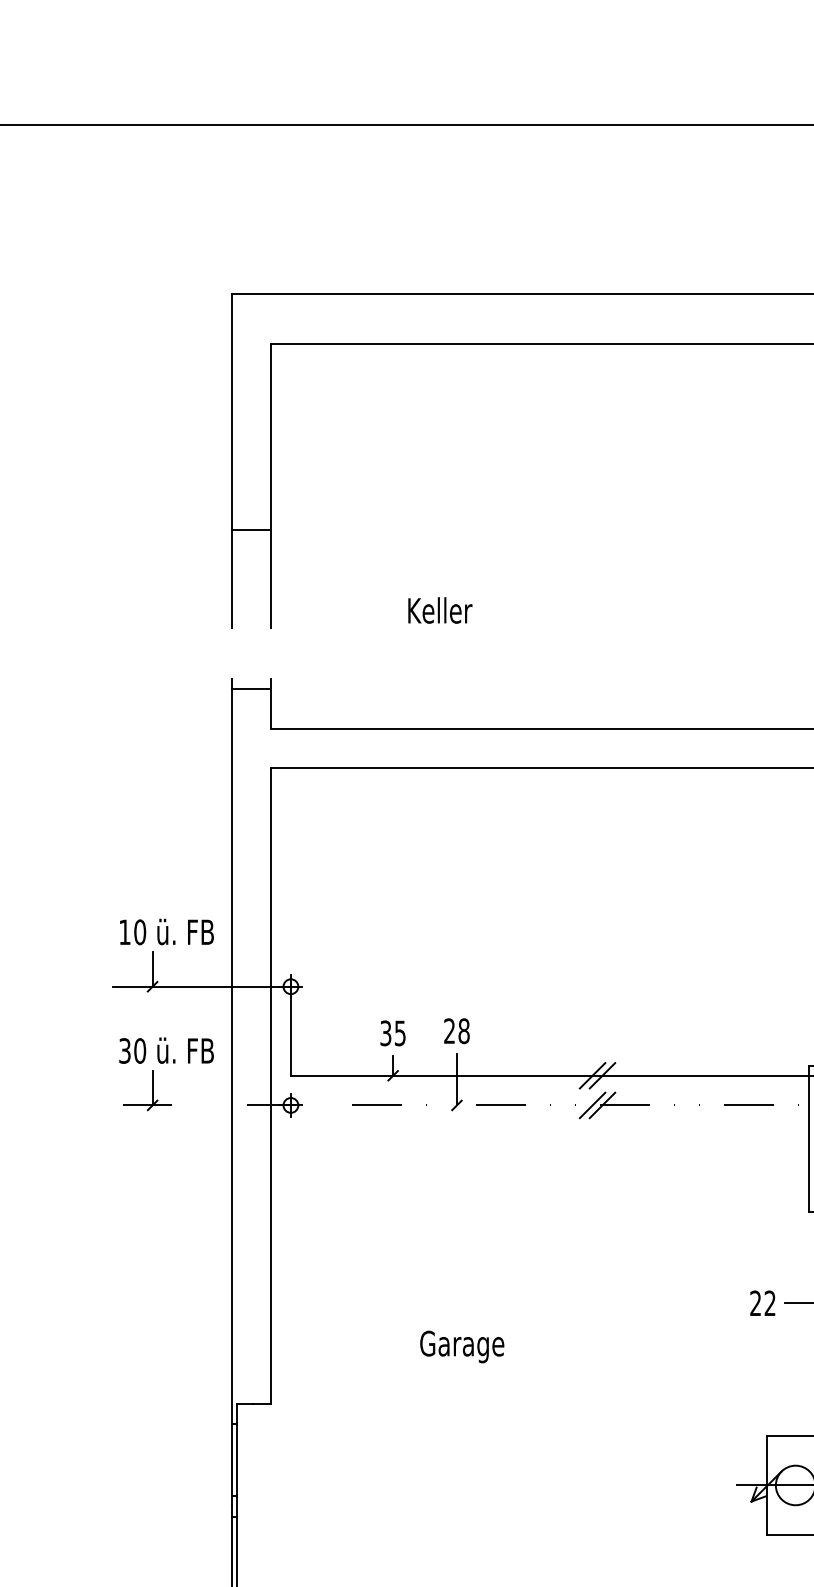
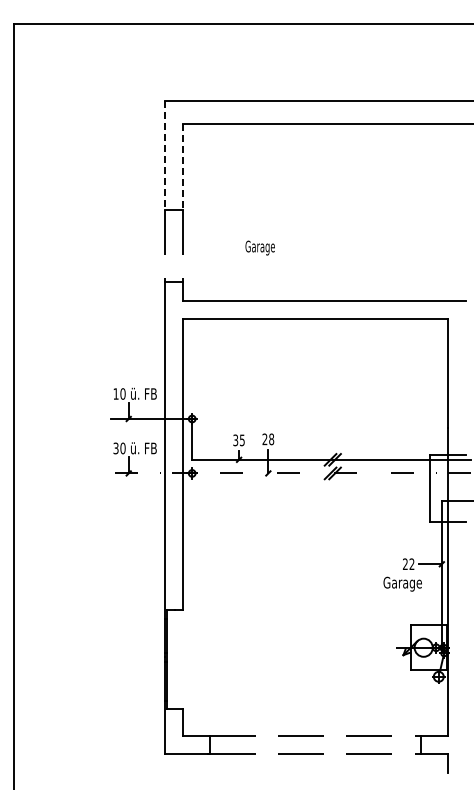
line: (230, 412) -> (164, 155), solid -> dashed
line: (271, 436) -> (183, 166), solid -> dashed
text: (439, 612) -> (260, 247), Keller -> Garage
text: (461, 1345) -> (402, 583), moved

